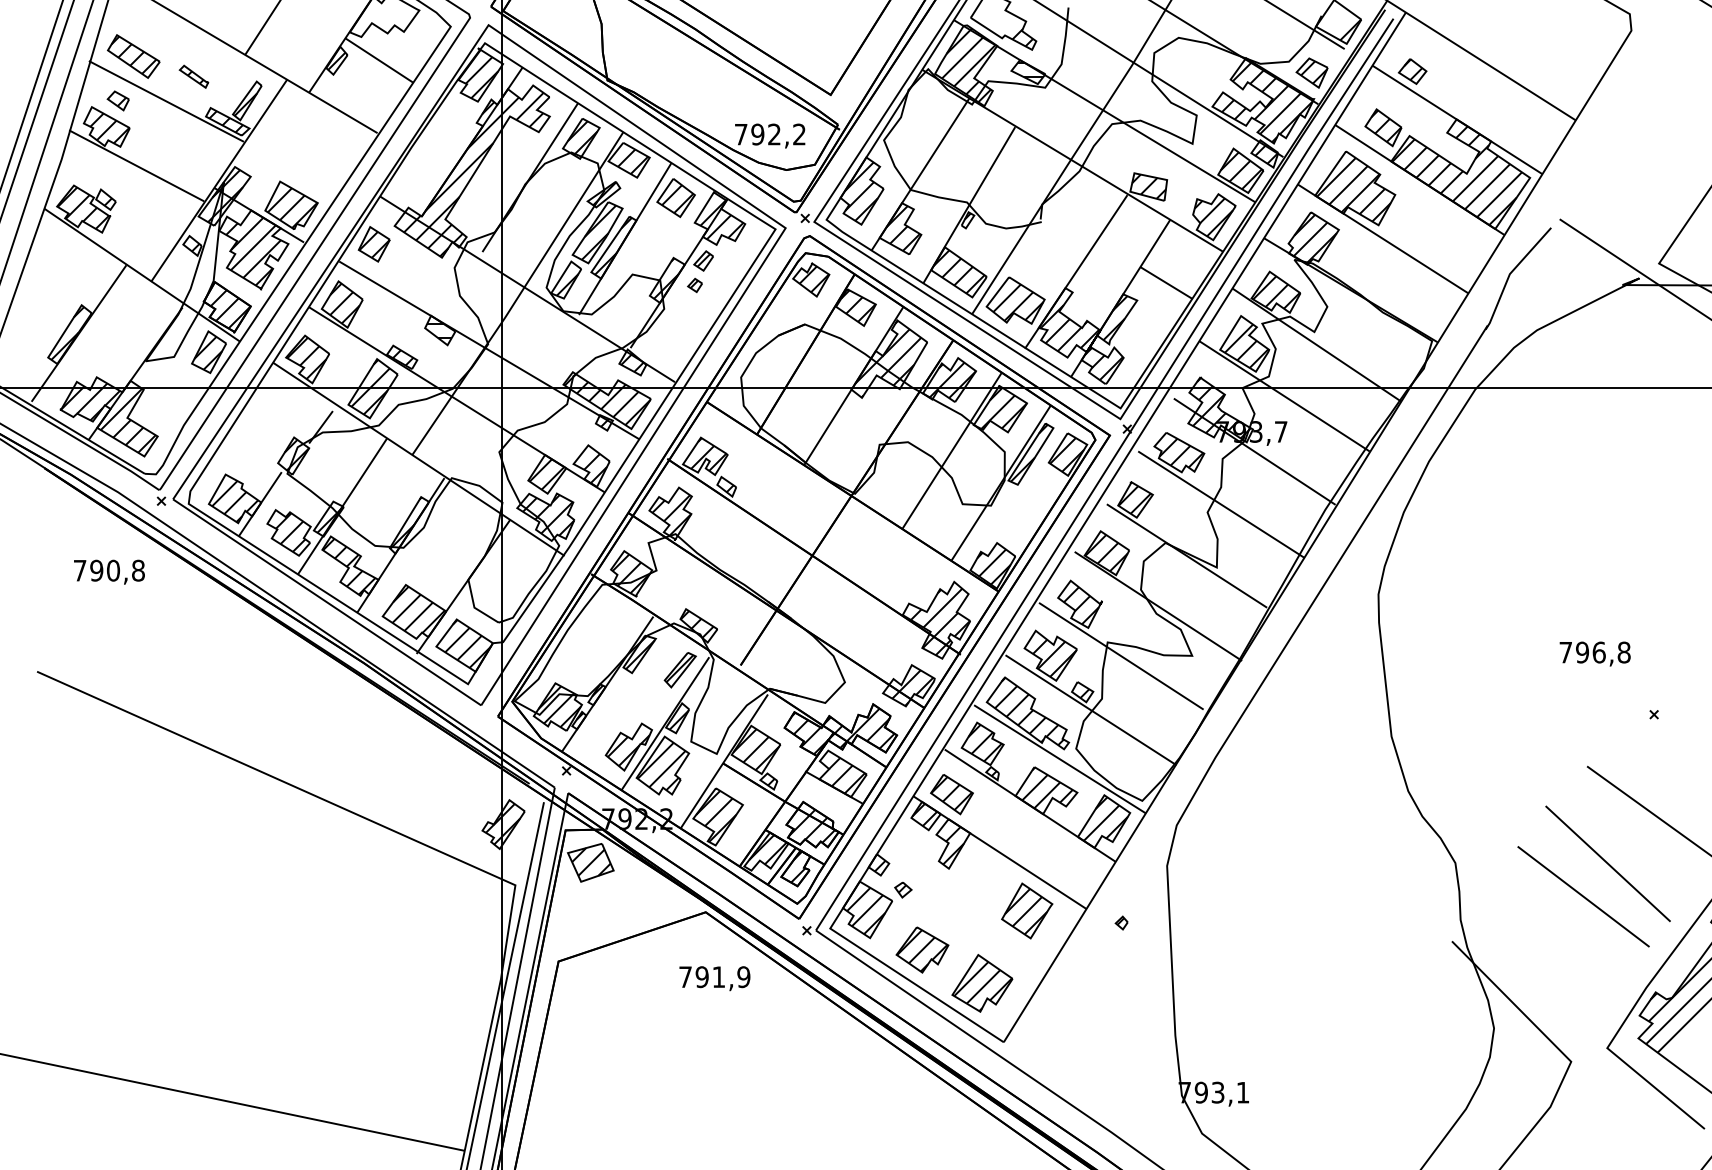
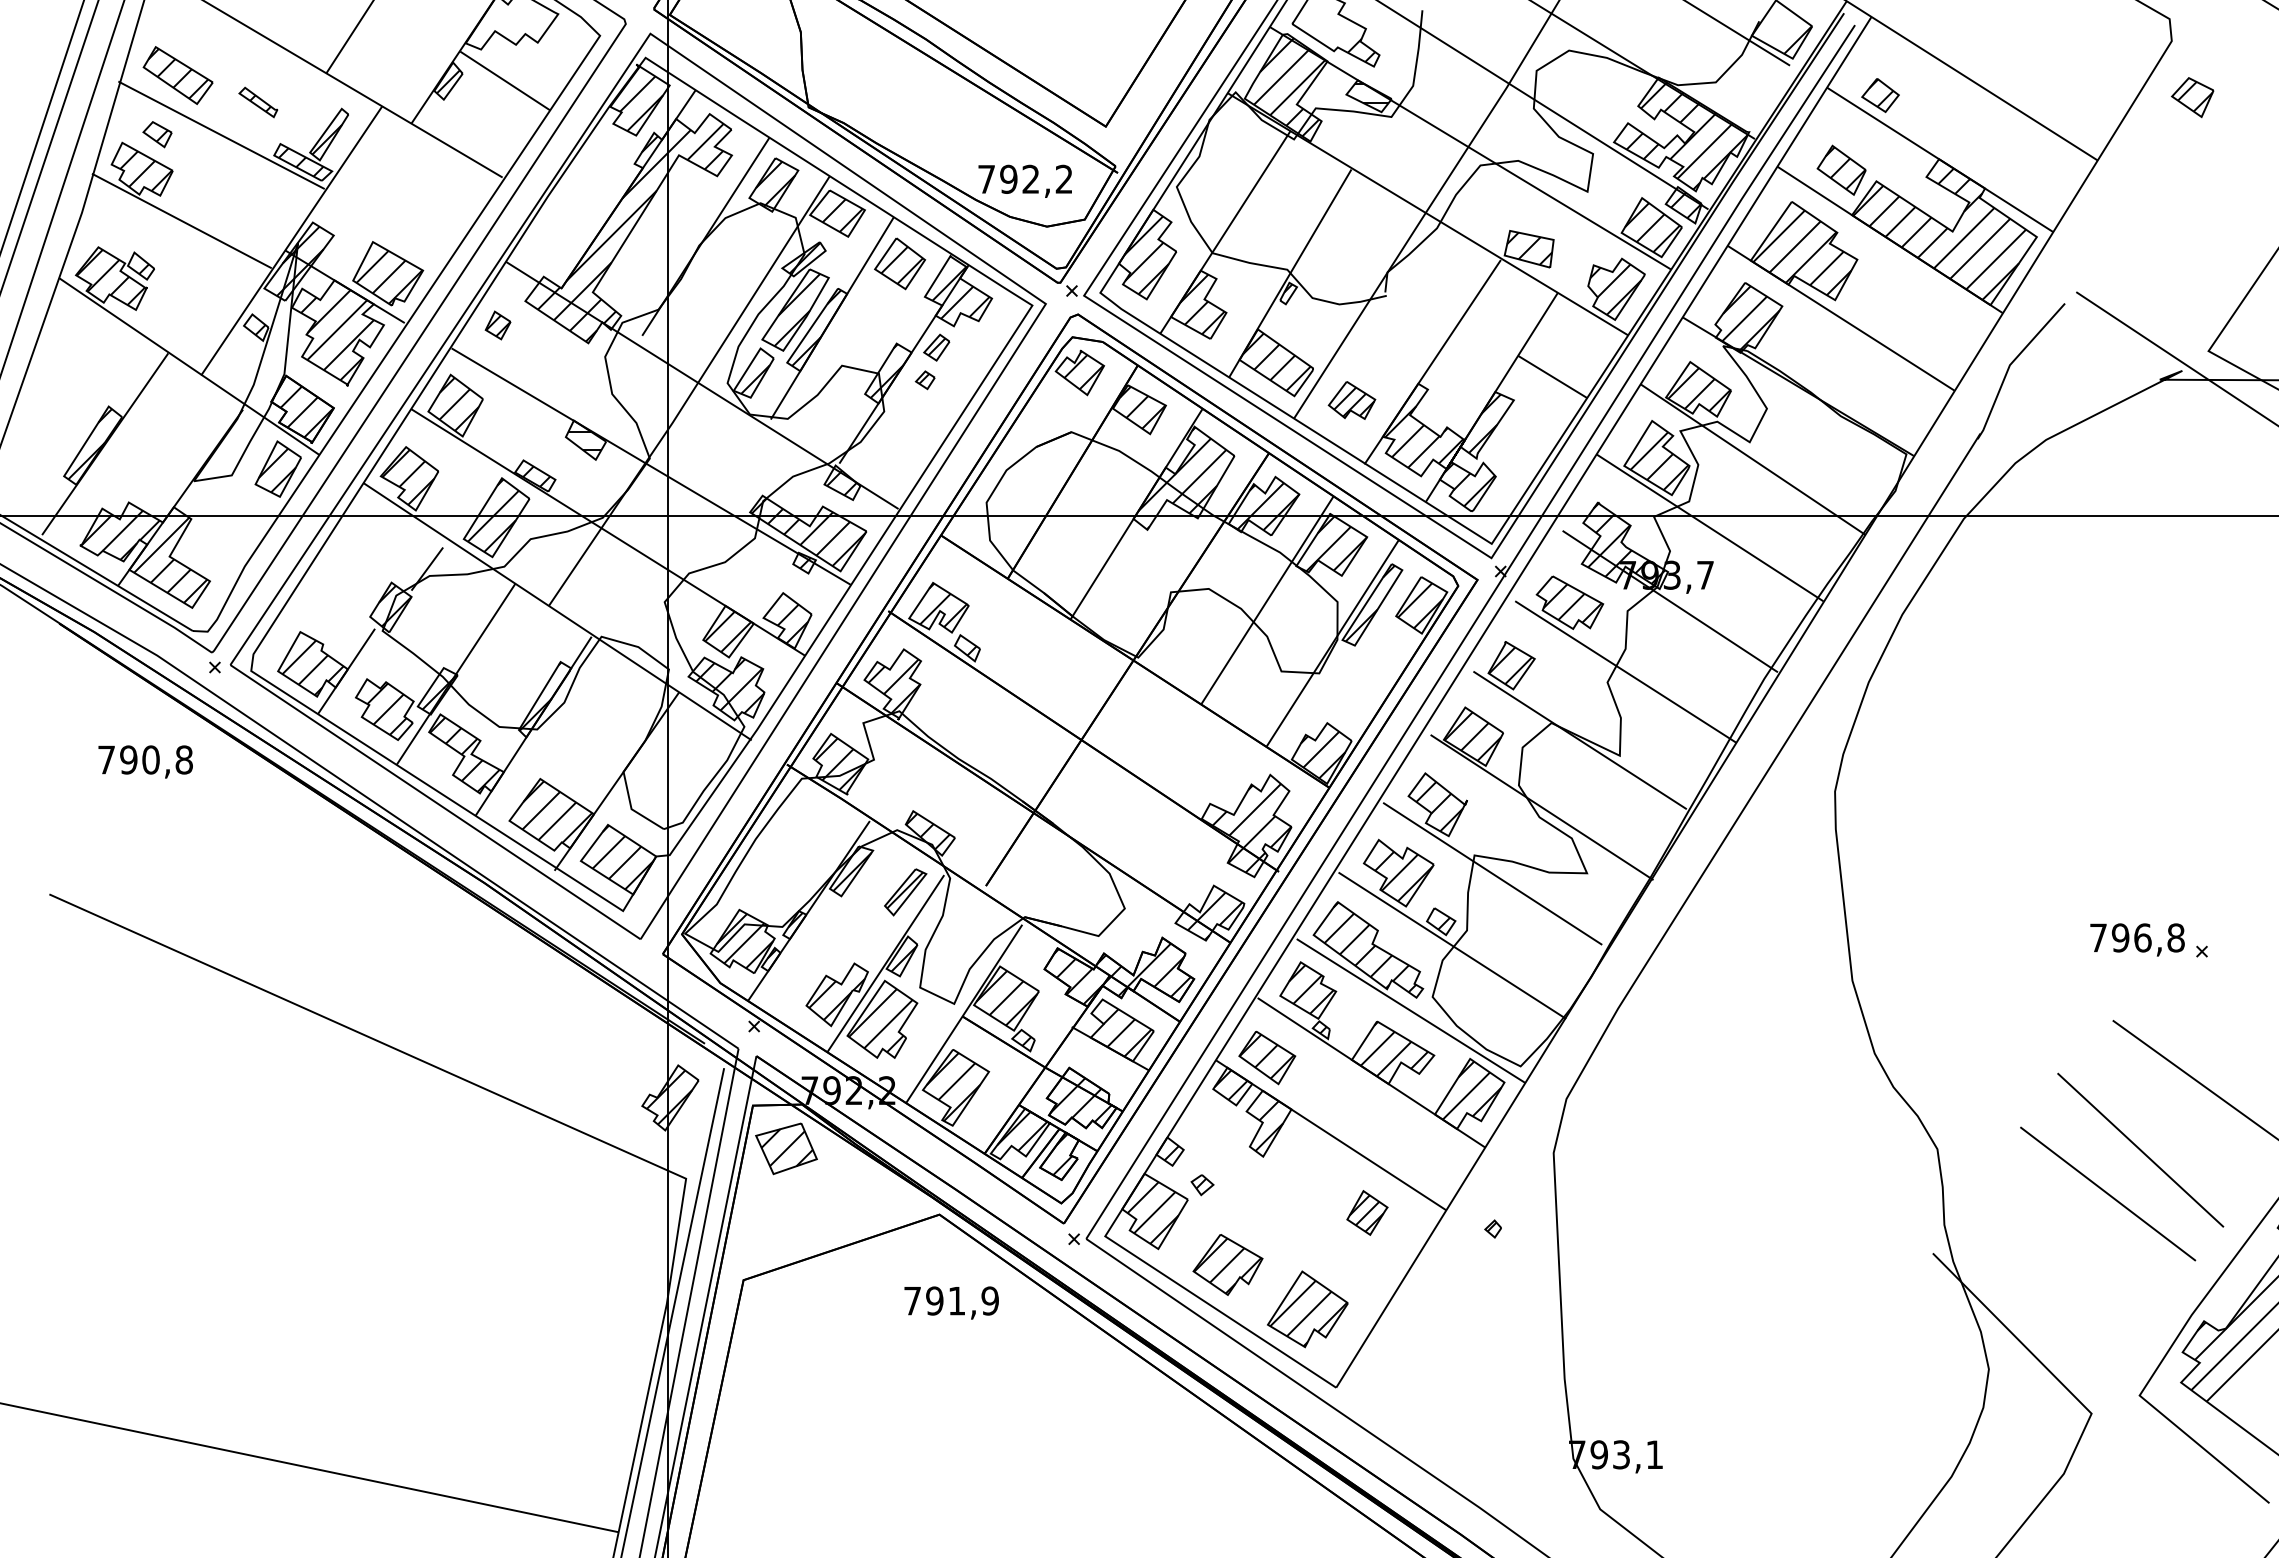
part: (1311, 73) -> (2192, 97), moved
part: (373, 244) -> (497, 325), size x0.6
part: (1015, 300) -> (1351, 400), size x0.6
text: (1595, 653) -> (2137, 939), moved
part: (1027, 910) -> (1367, 1212), size x0.6

